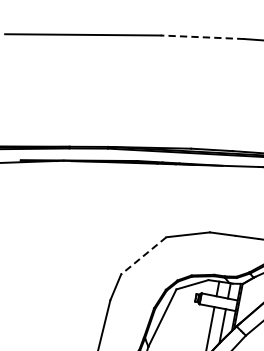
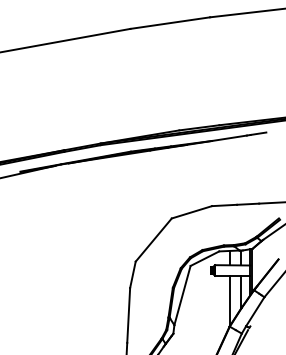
line: (201, 37) -> (169, 23), dashed -> solid
line: (143, 256) -> (153, 240), dashed -> solid

